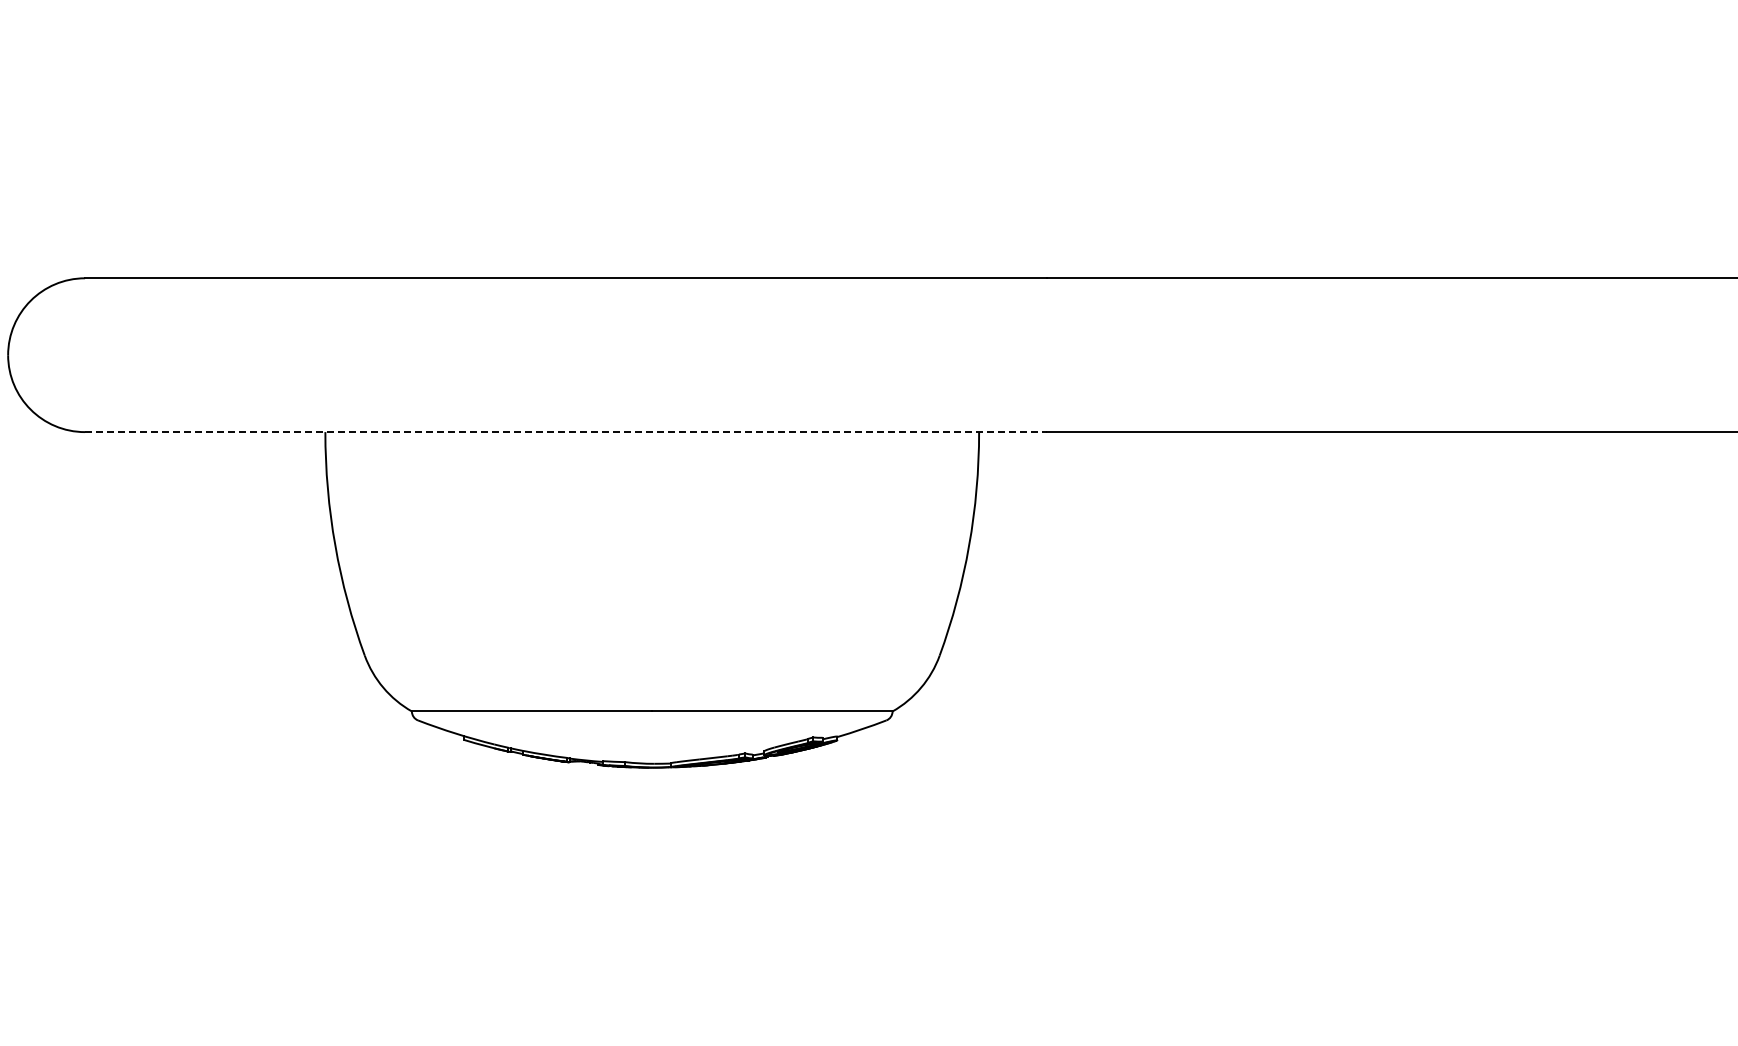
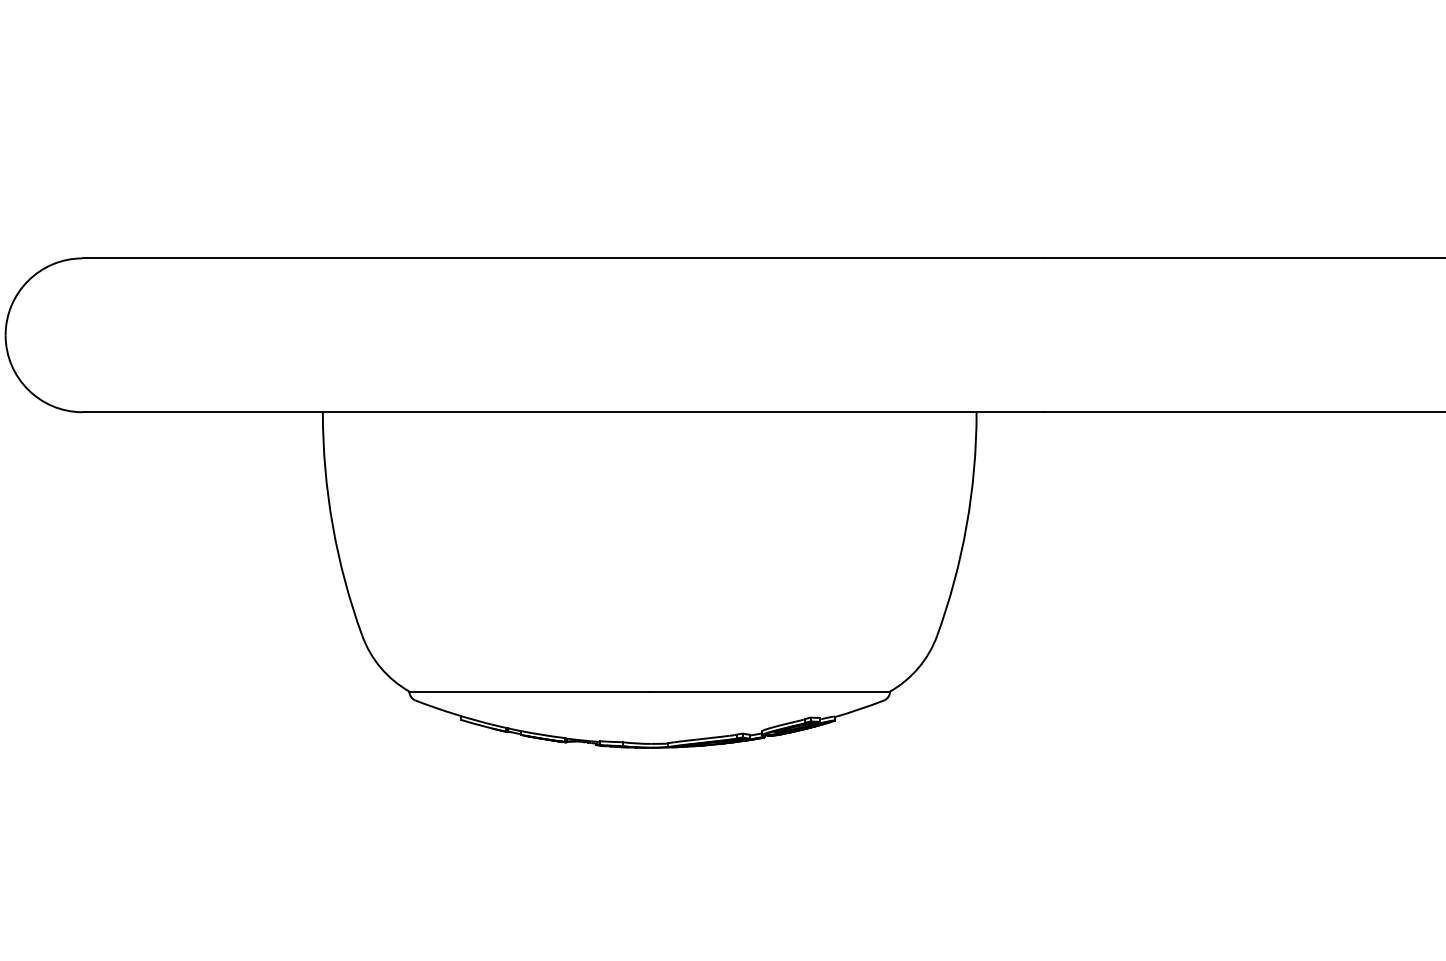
line: (566, 432) -> (563, 412), dashed -> solid

